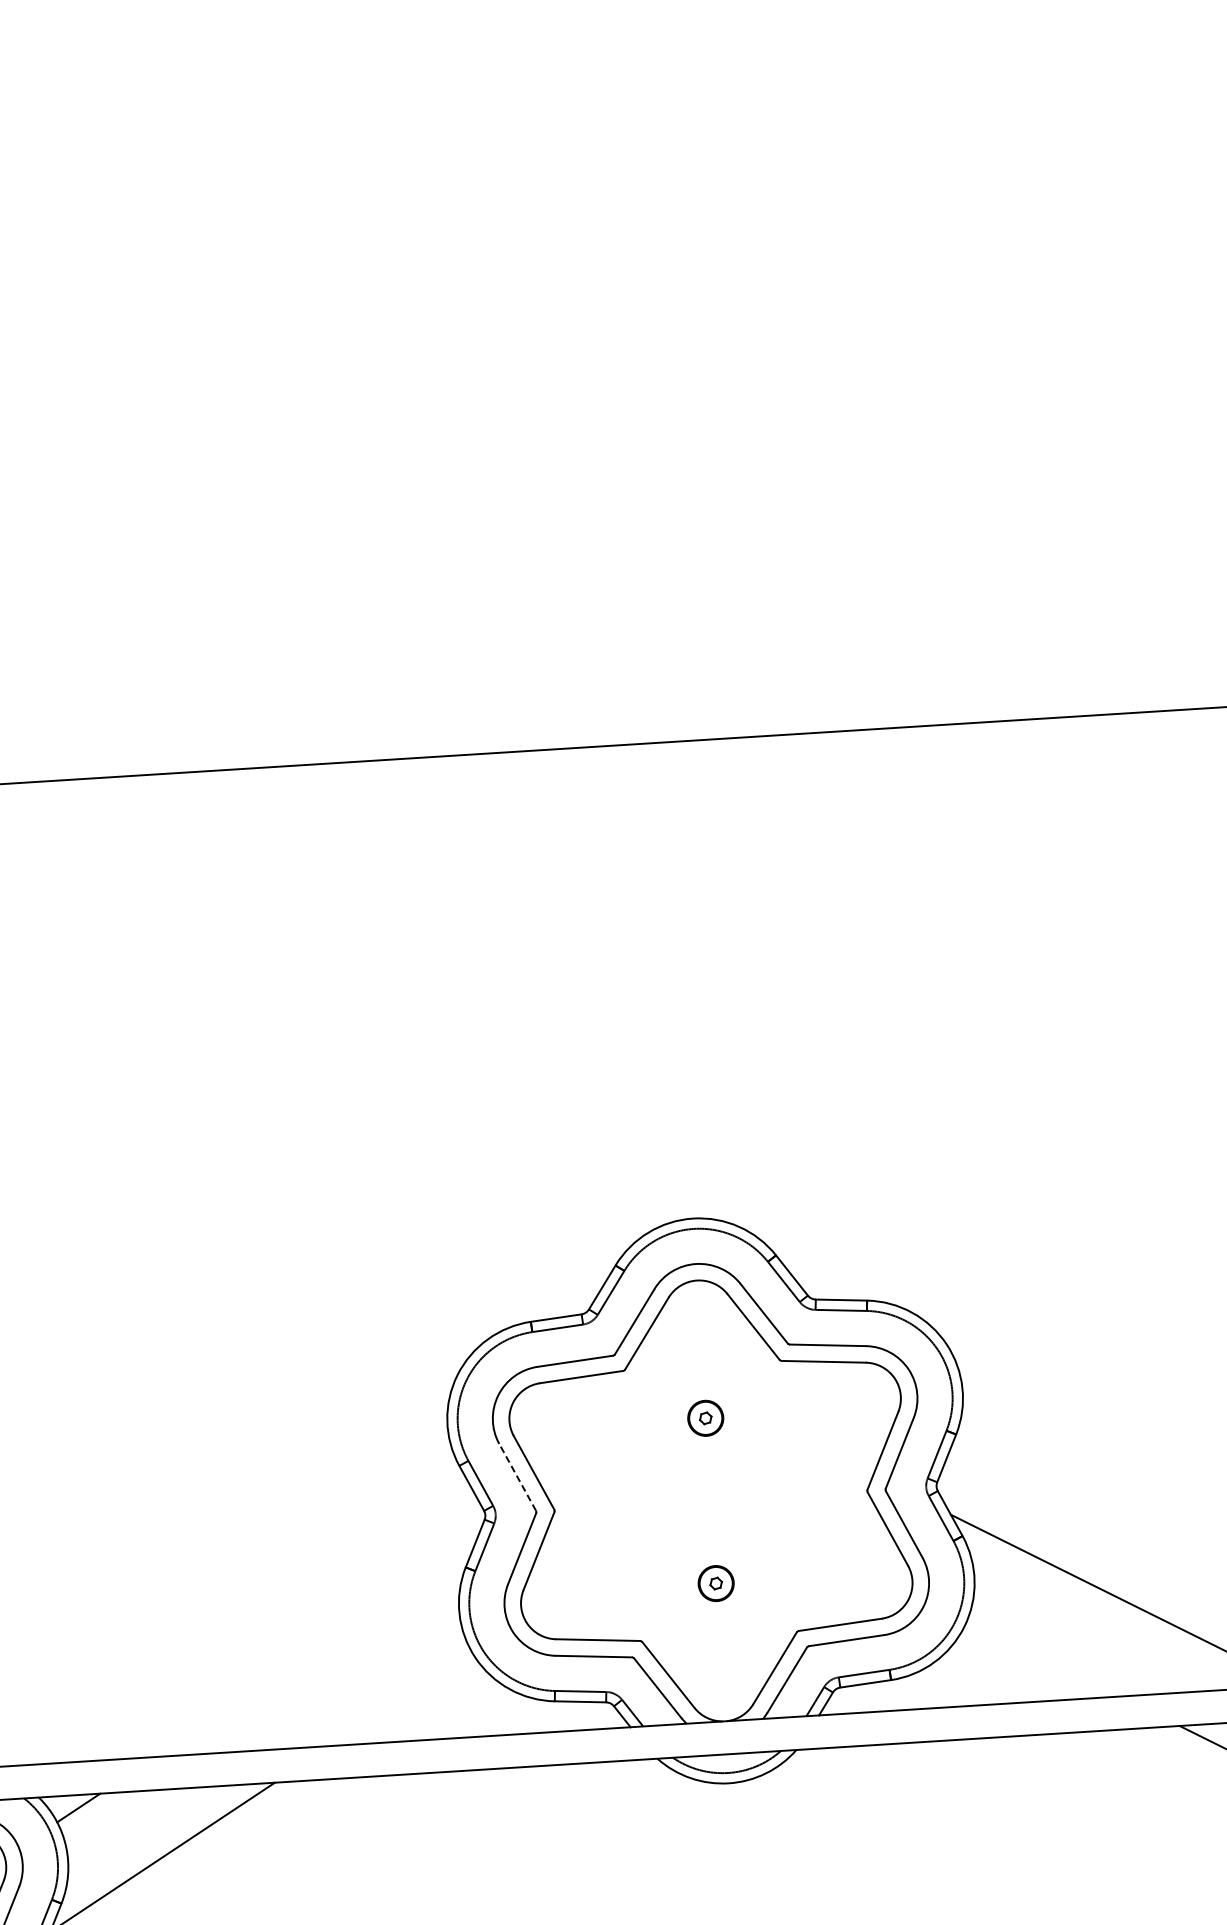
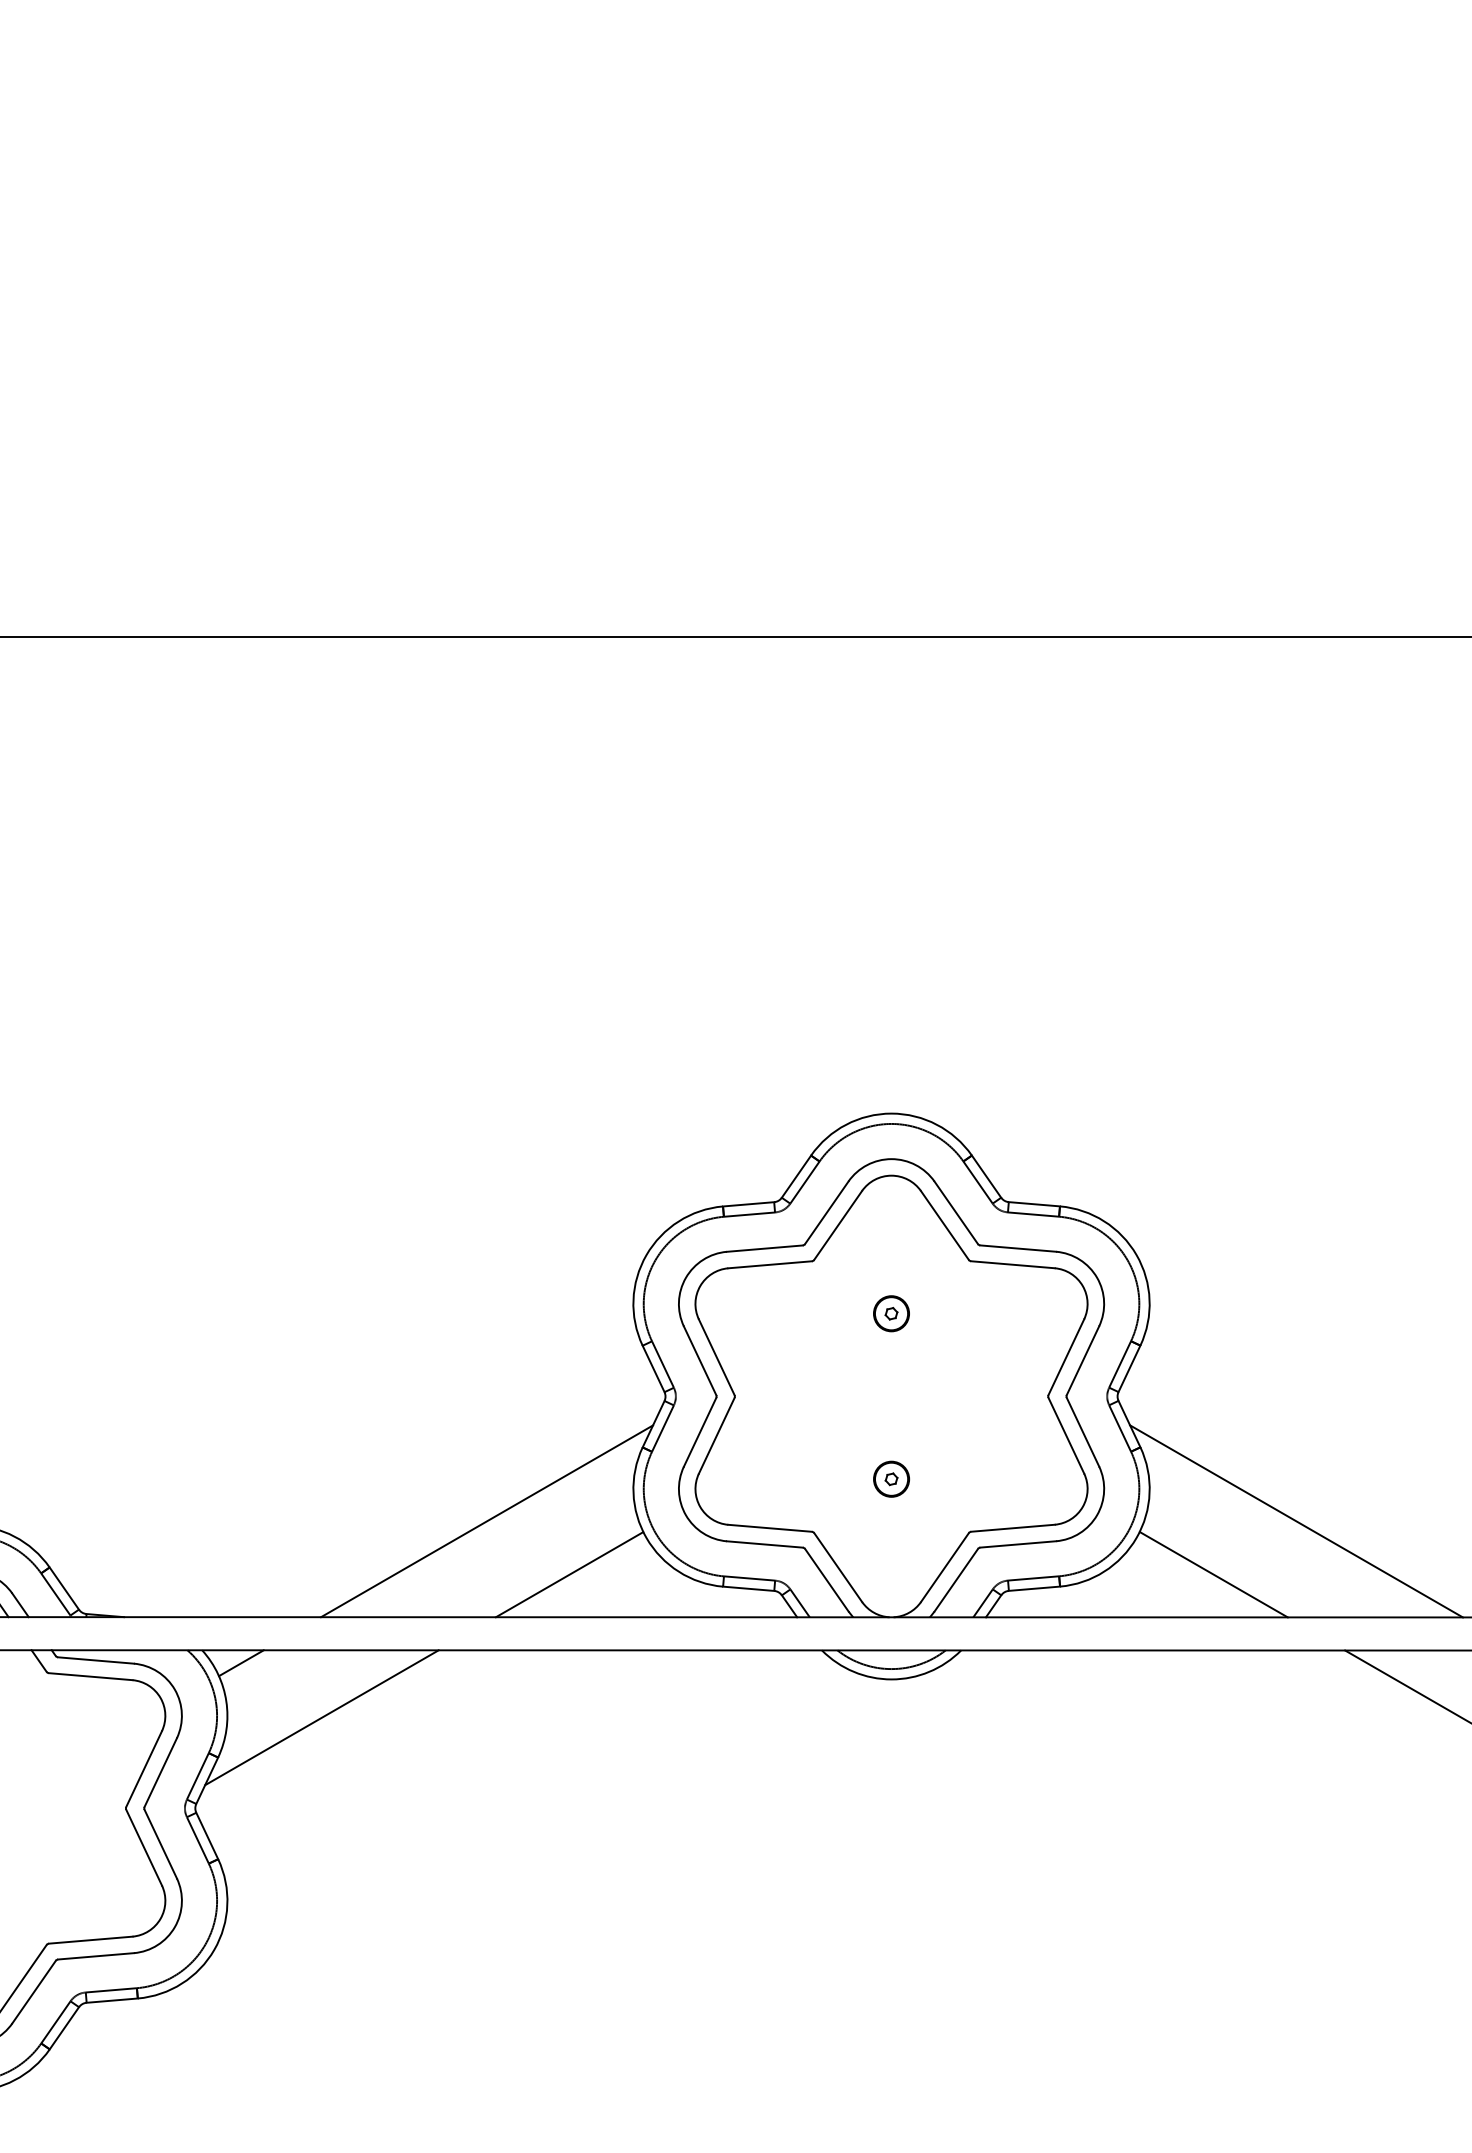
line: (517, 1477) -> (699, 1360), dashed -> solid
line: (315, 1651) -> (487, 1521), added
line: (1043, 1658) -> (1213, 1574), added
line: (400, 1698) -> (569, 1574), added

